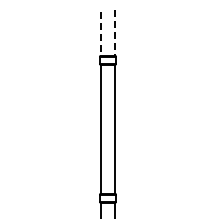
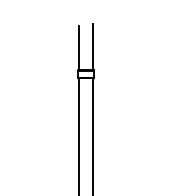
line: (115, 33) -> (93, 47), dashed -> solid
line: (100, 34) -> (78, 48), dashed -> solid

